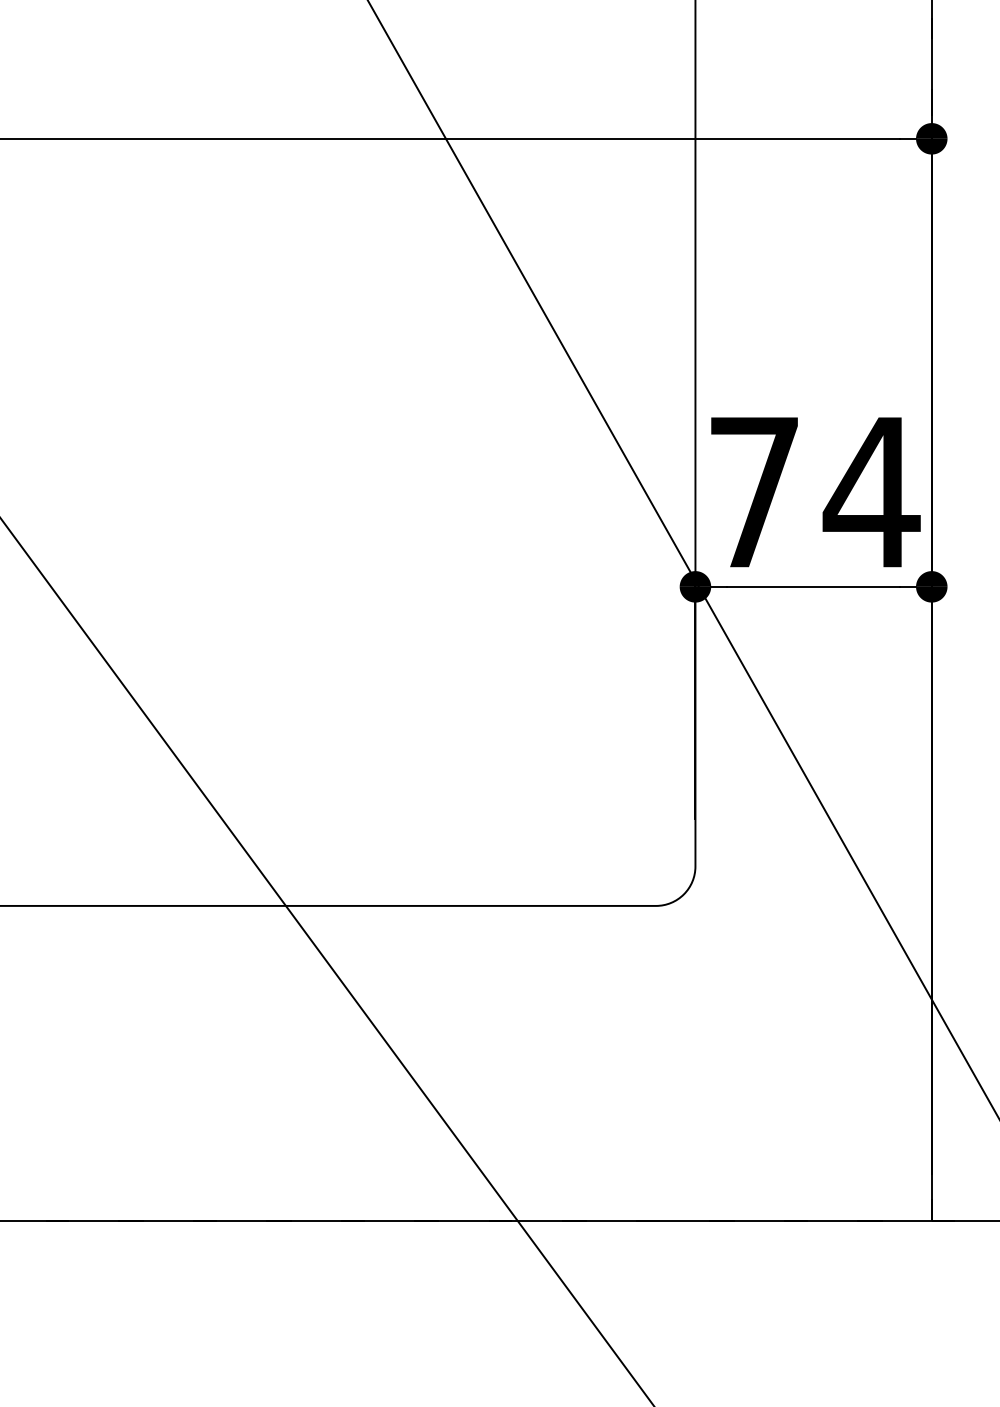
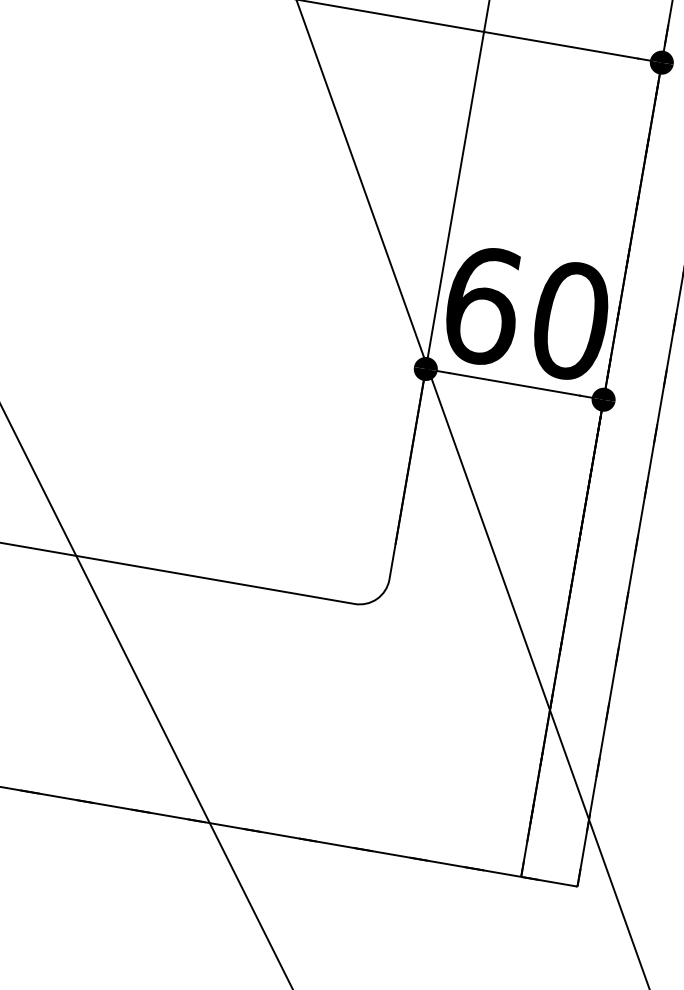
text: (814, 491) -> (527, 312), 74 -> 60

